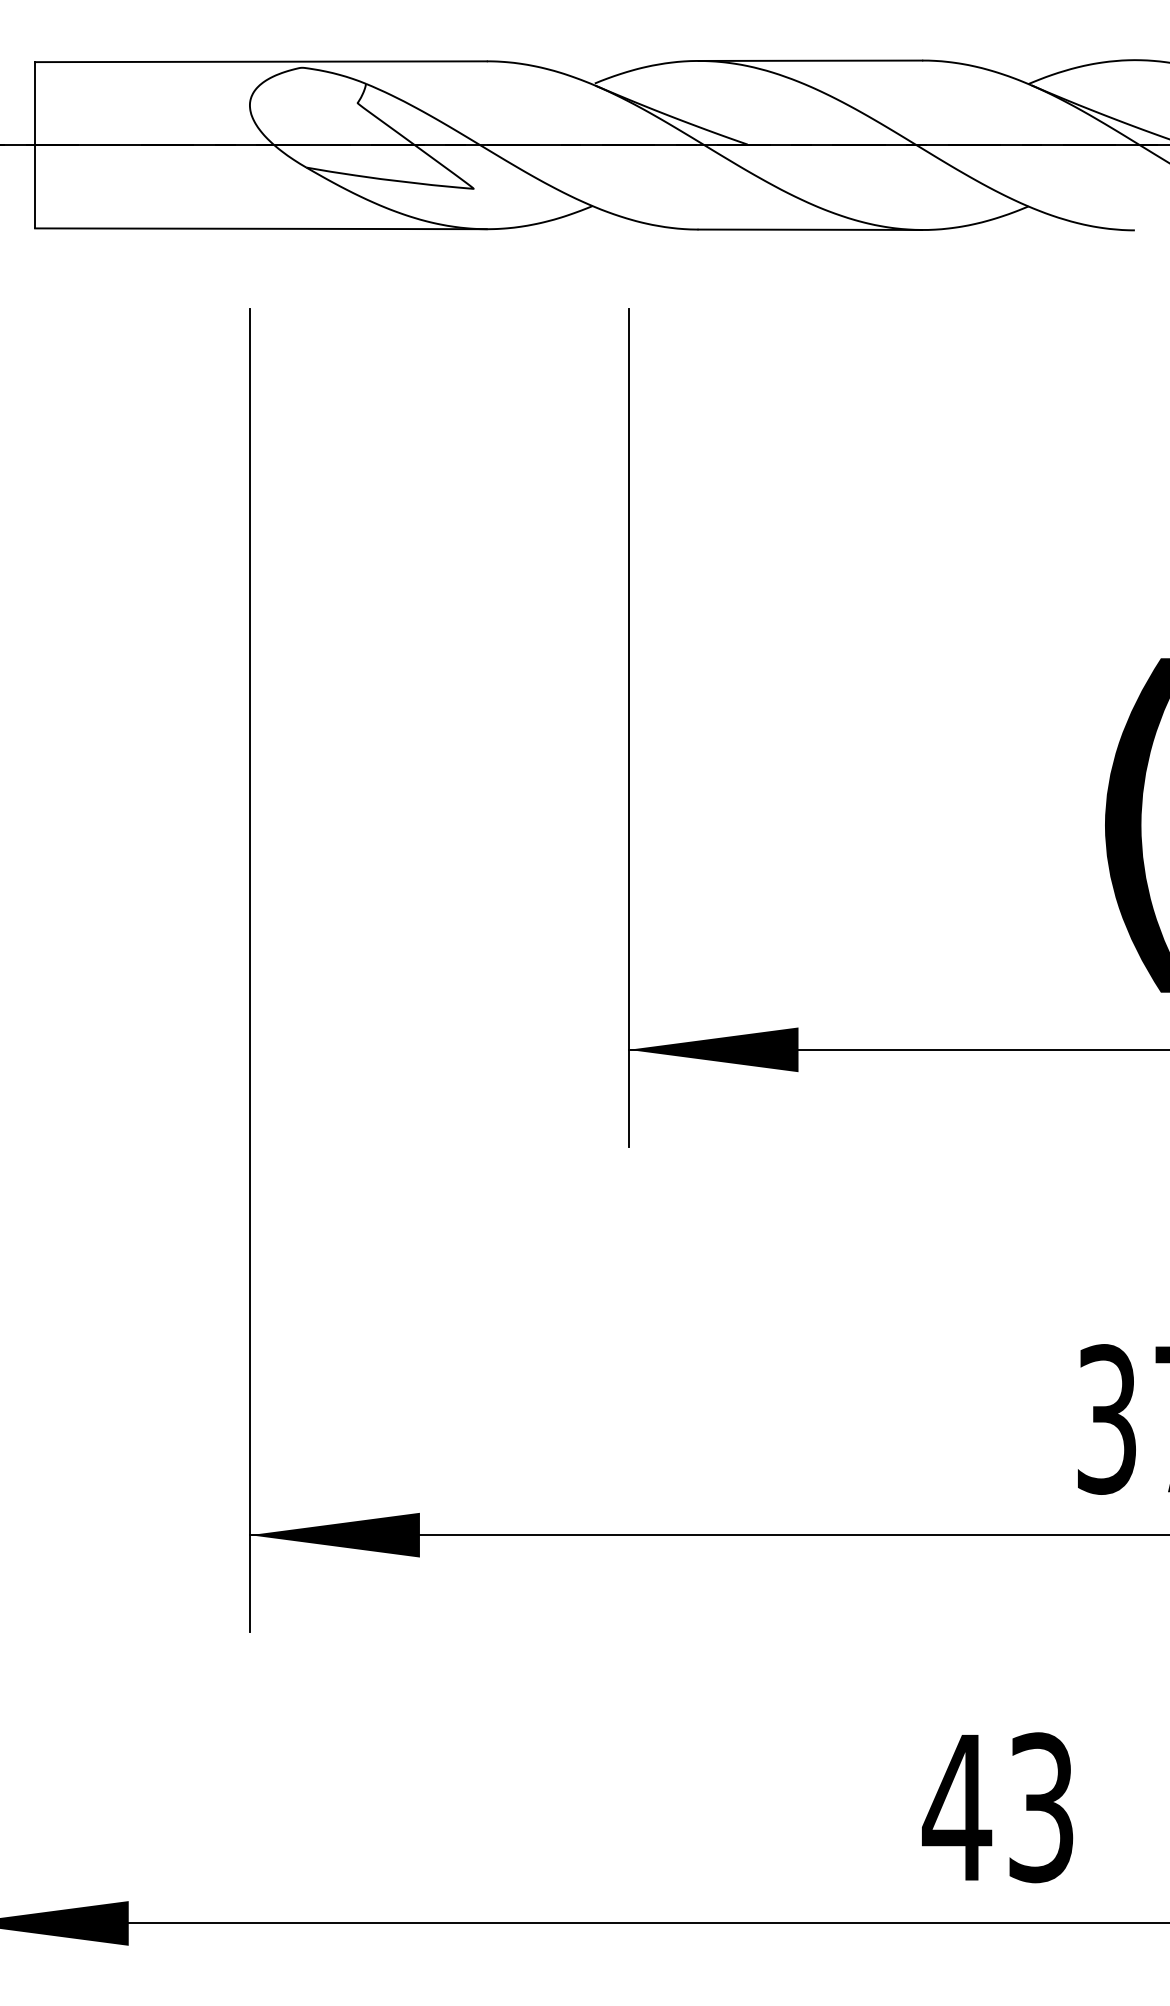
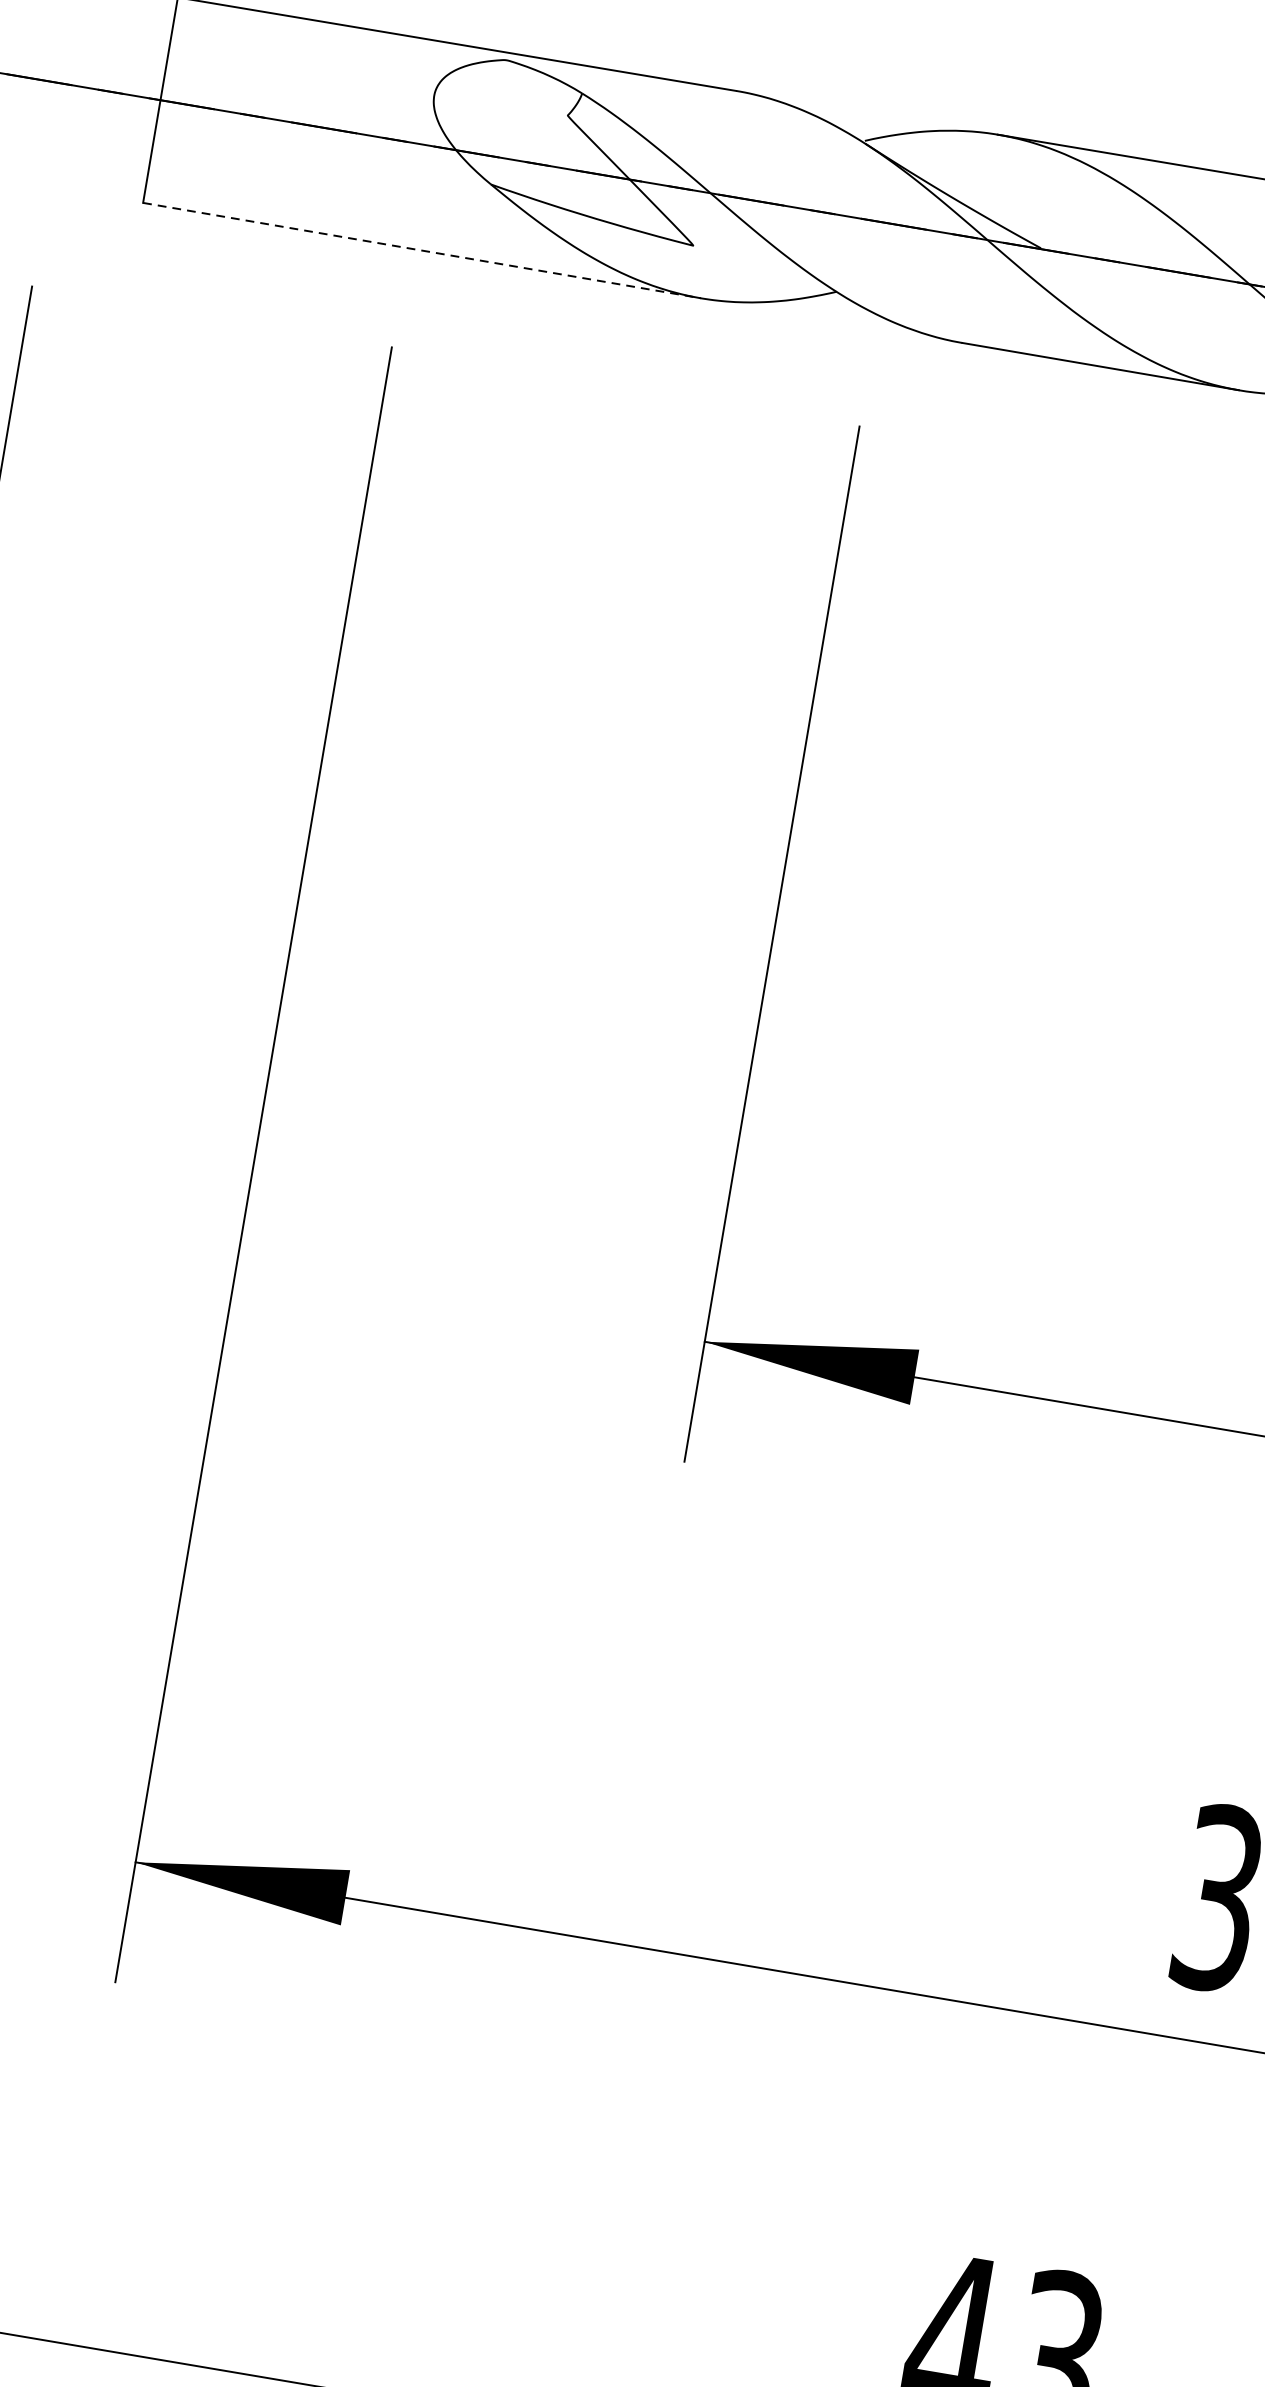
line: (260, 228) -> (421, 250), solid -> dashed

